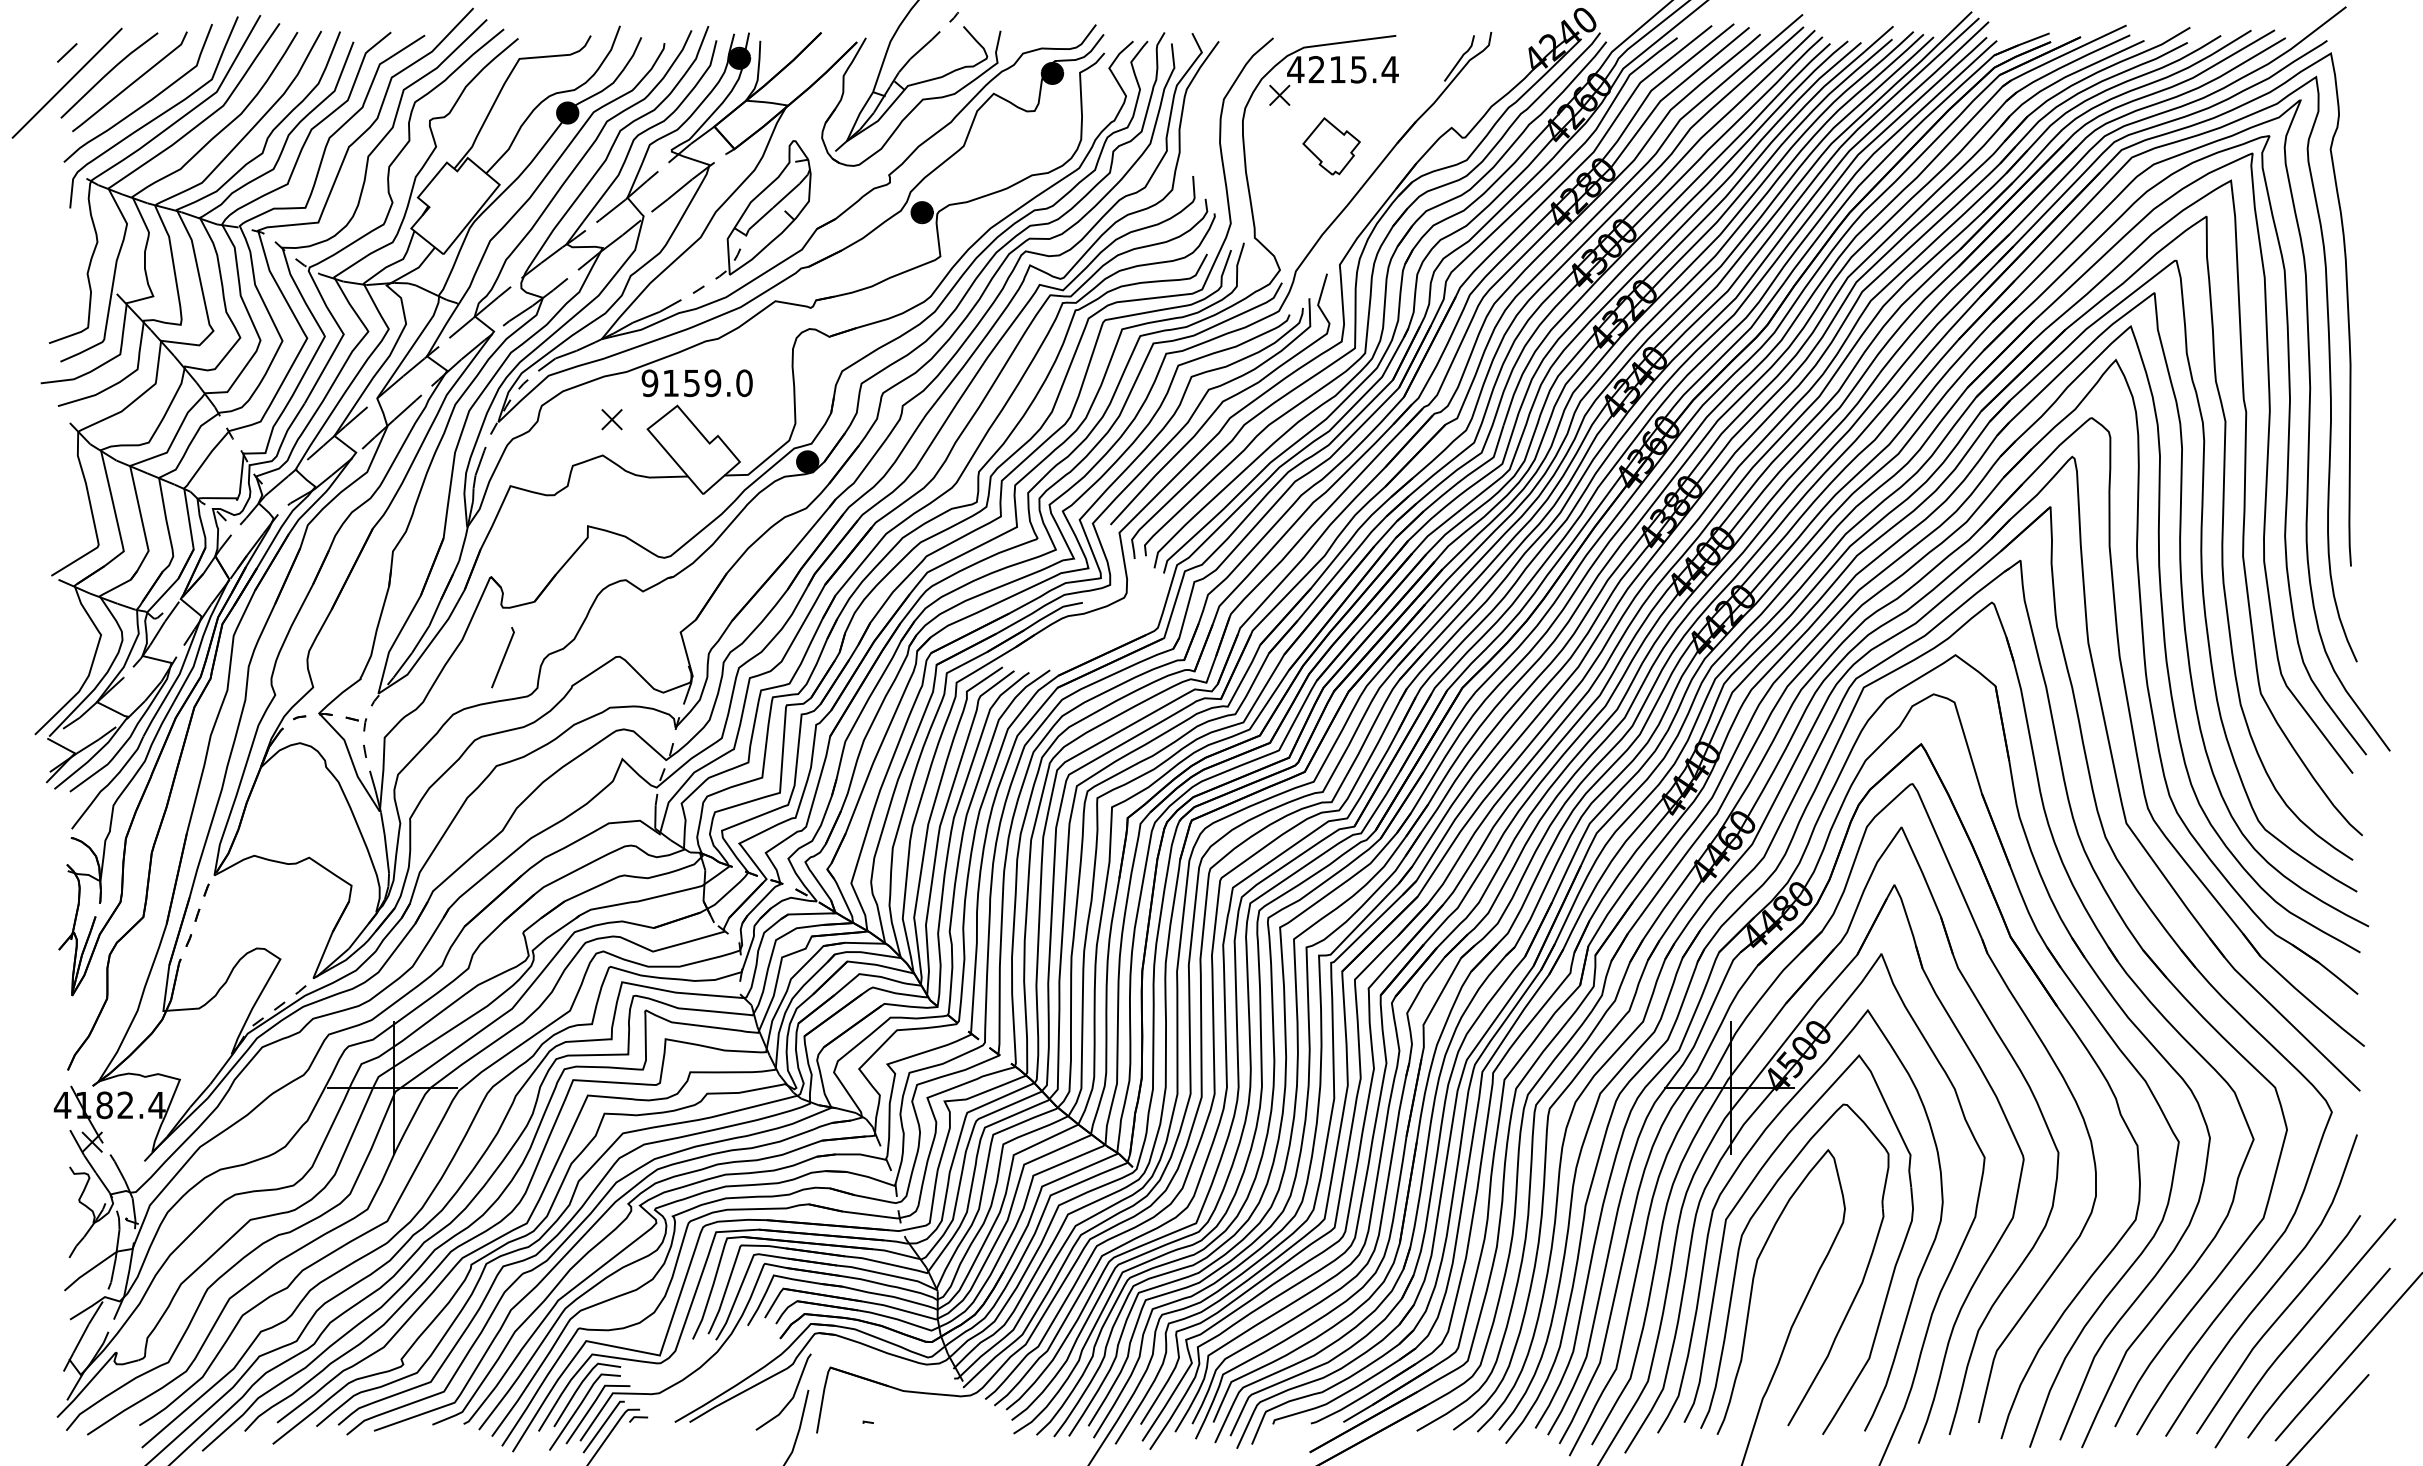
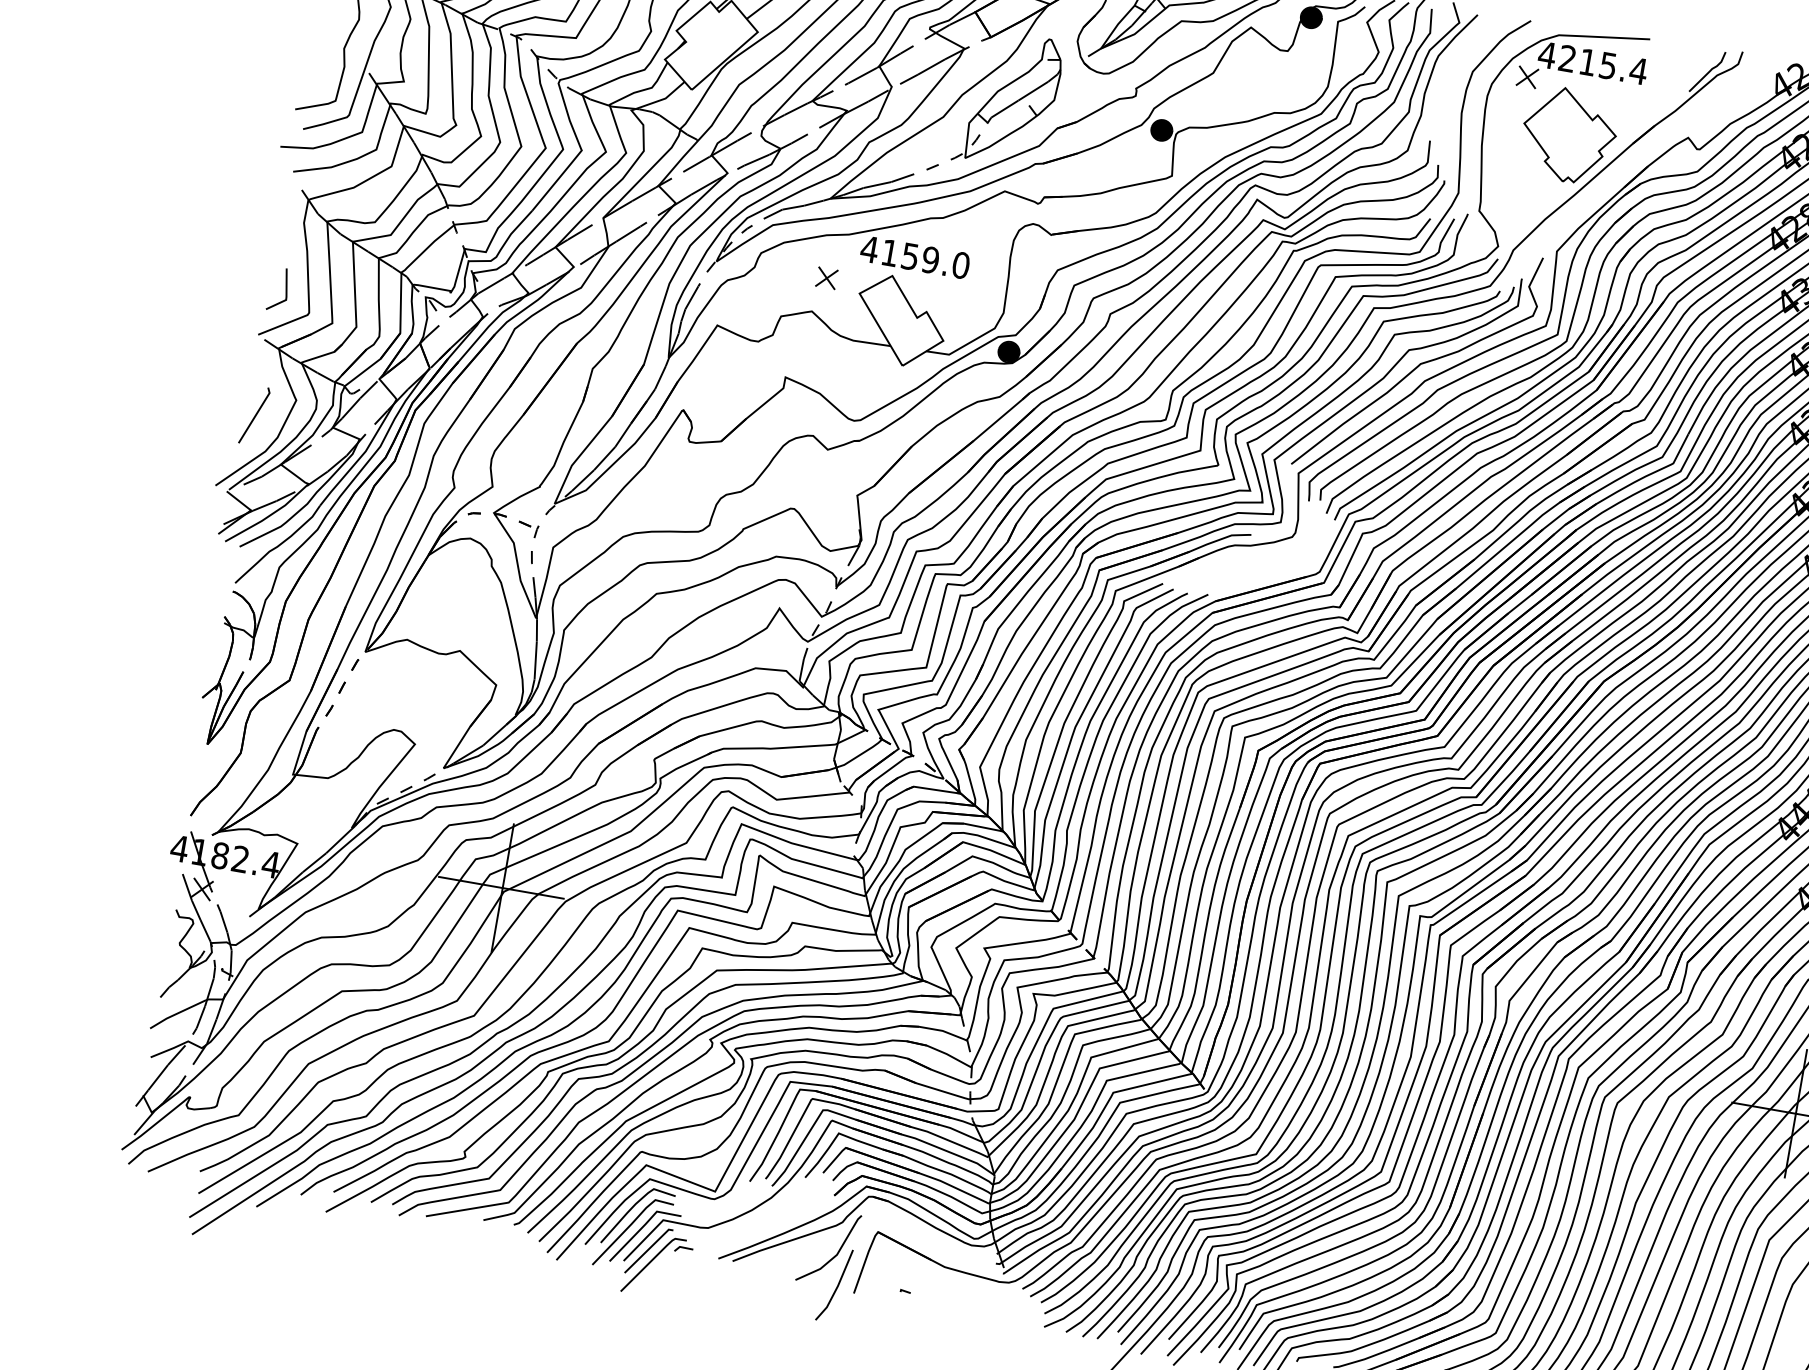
part: (1331, 146) -> (1568, 135), size x1.67
text: (649, 383) -> (869, 249), 9159.0 -> 4159.0
line: (70, 524) -> (285, 288), added
line: (503, 657) -> (255, 415), moved

